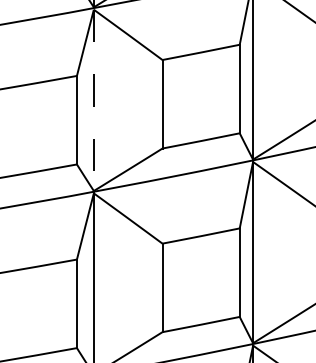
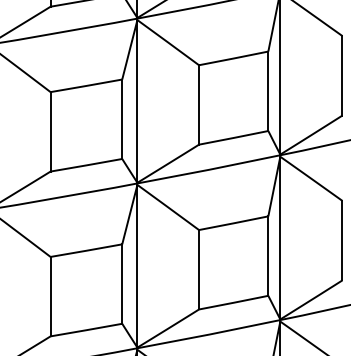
line: (93, 100) -> (137, 101), dashed -> solid

